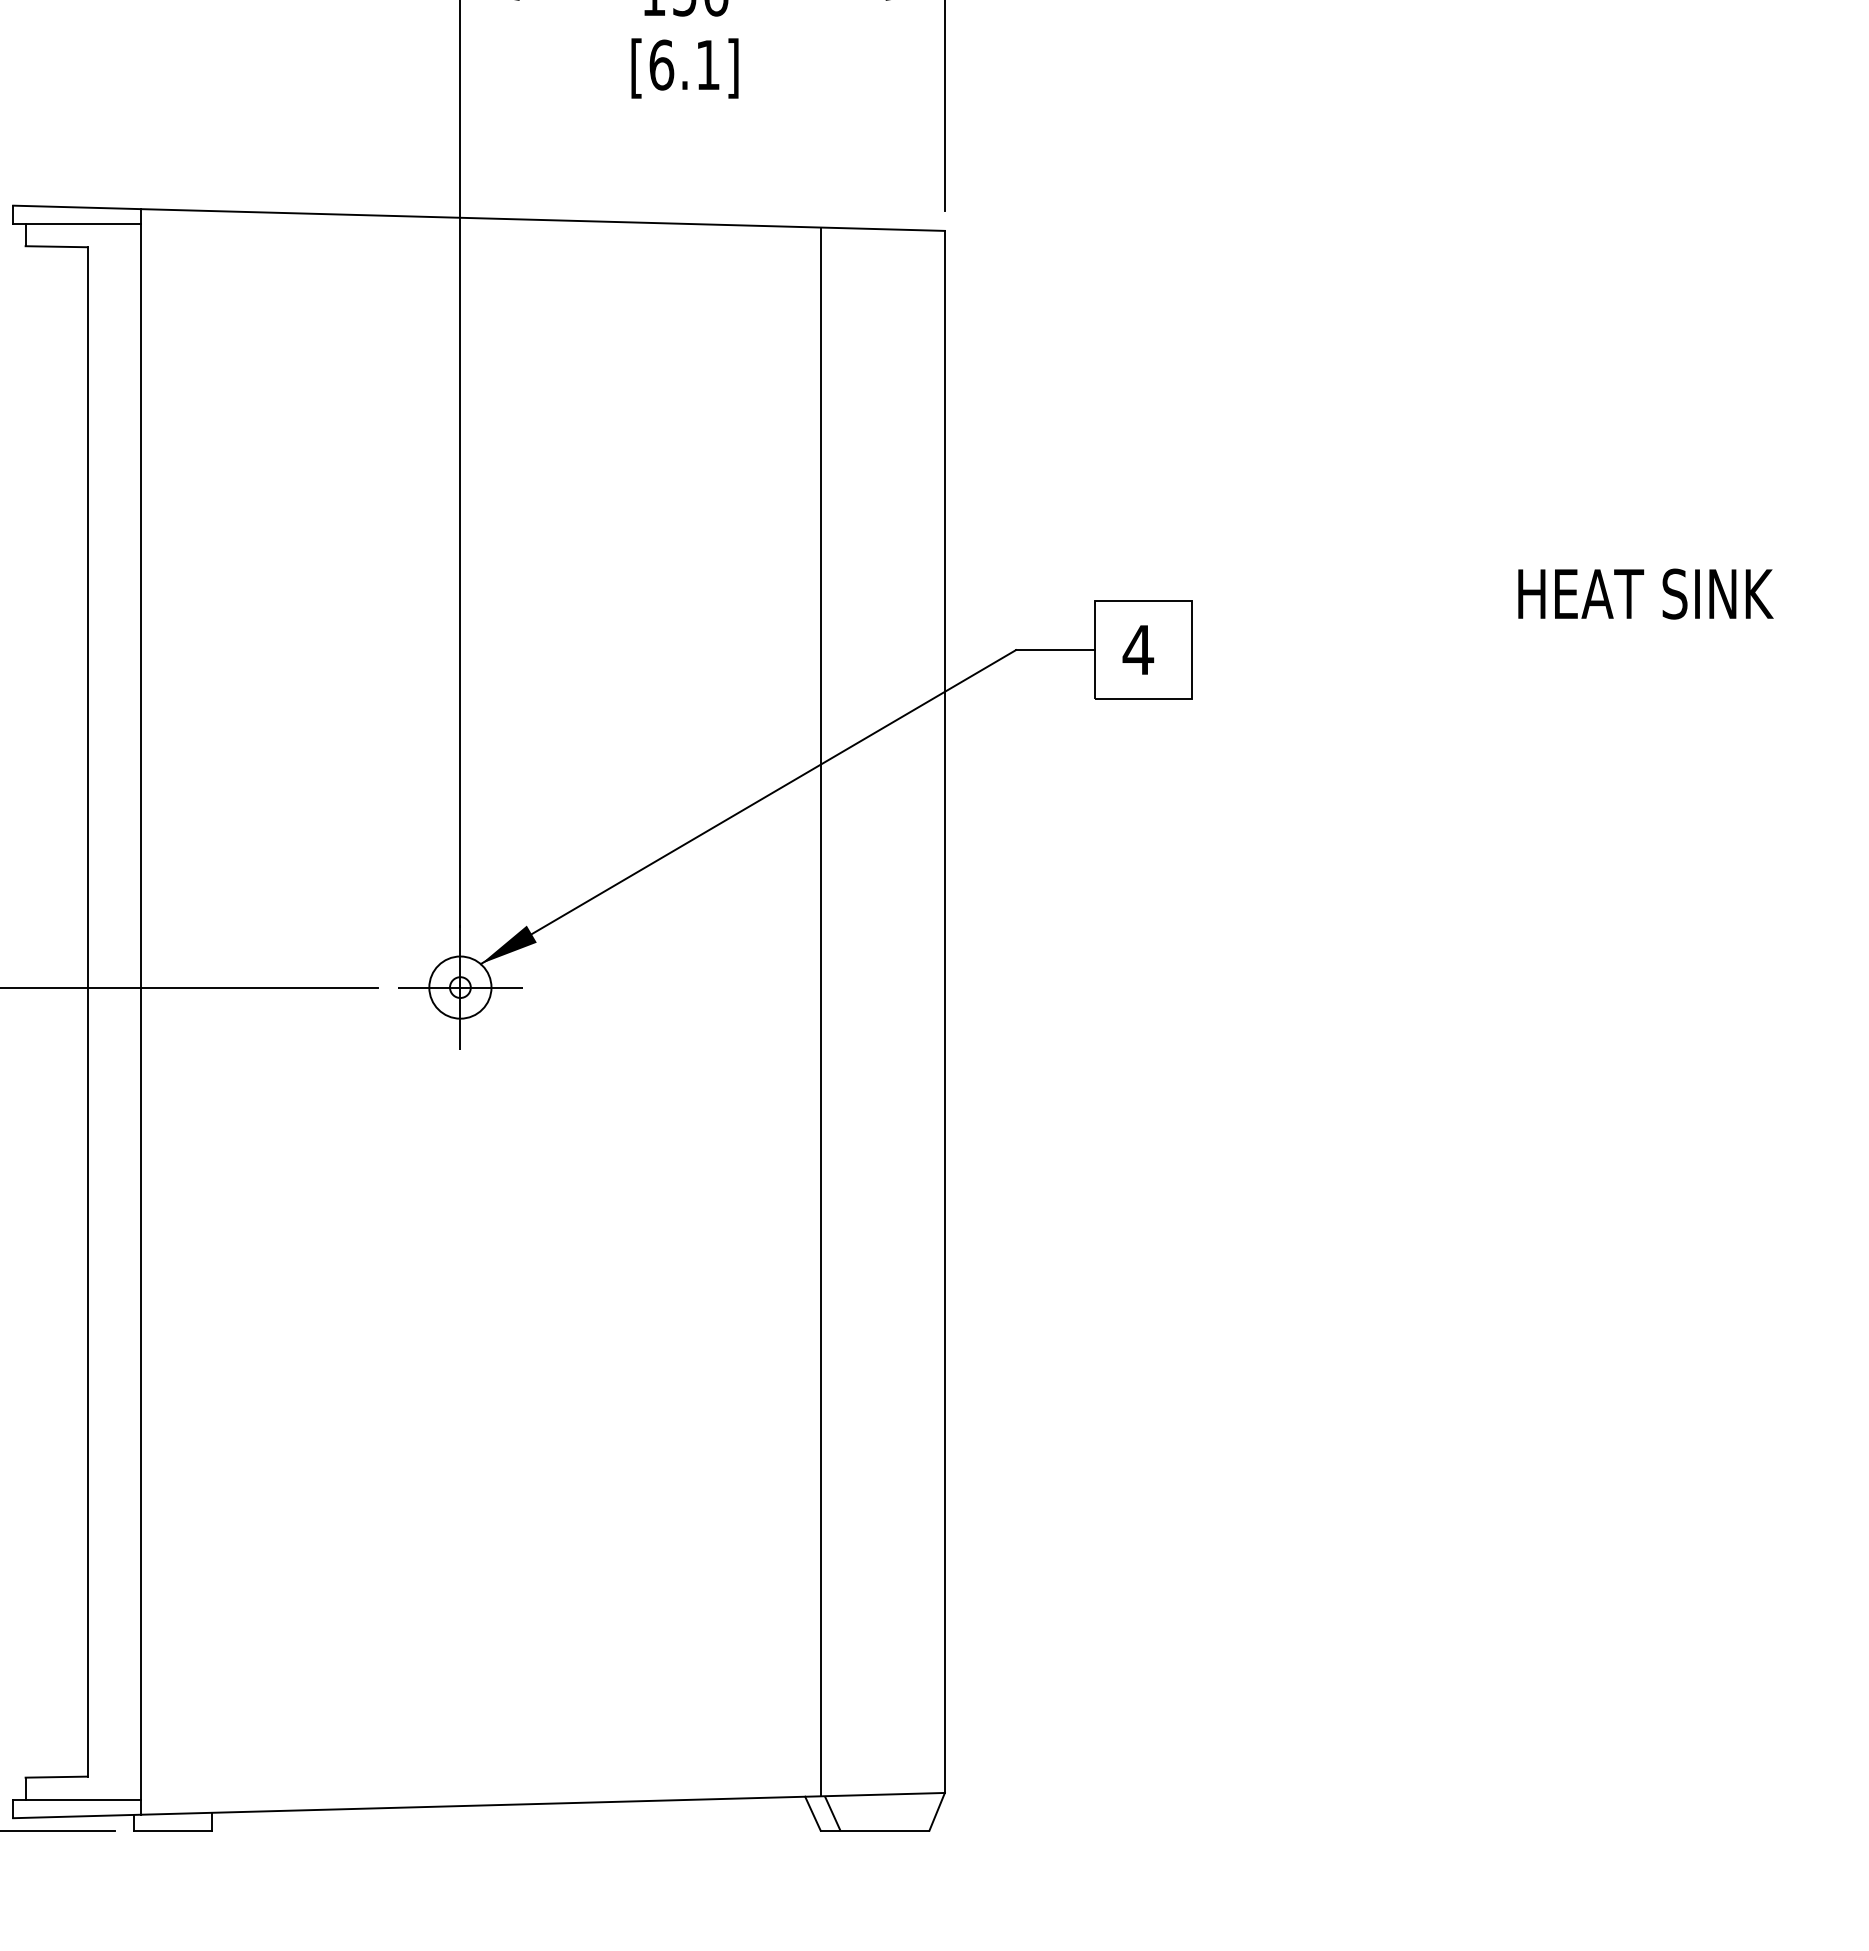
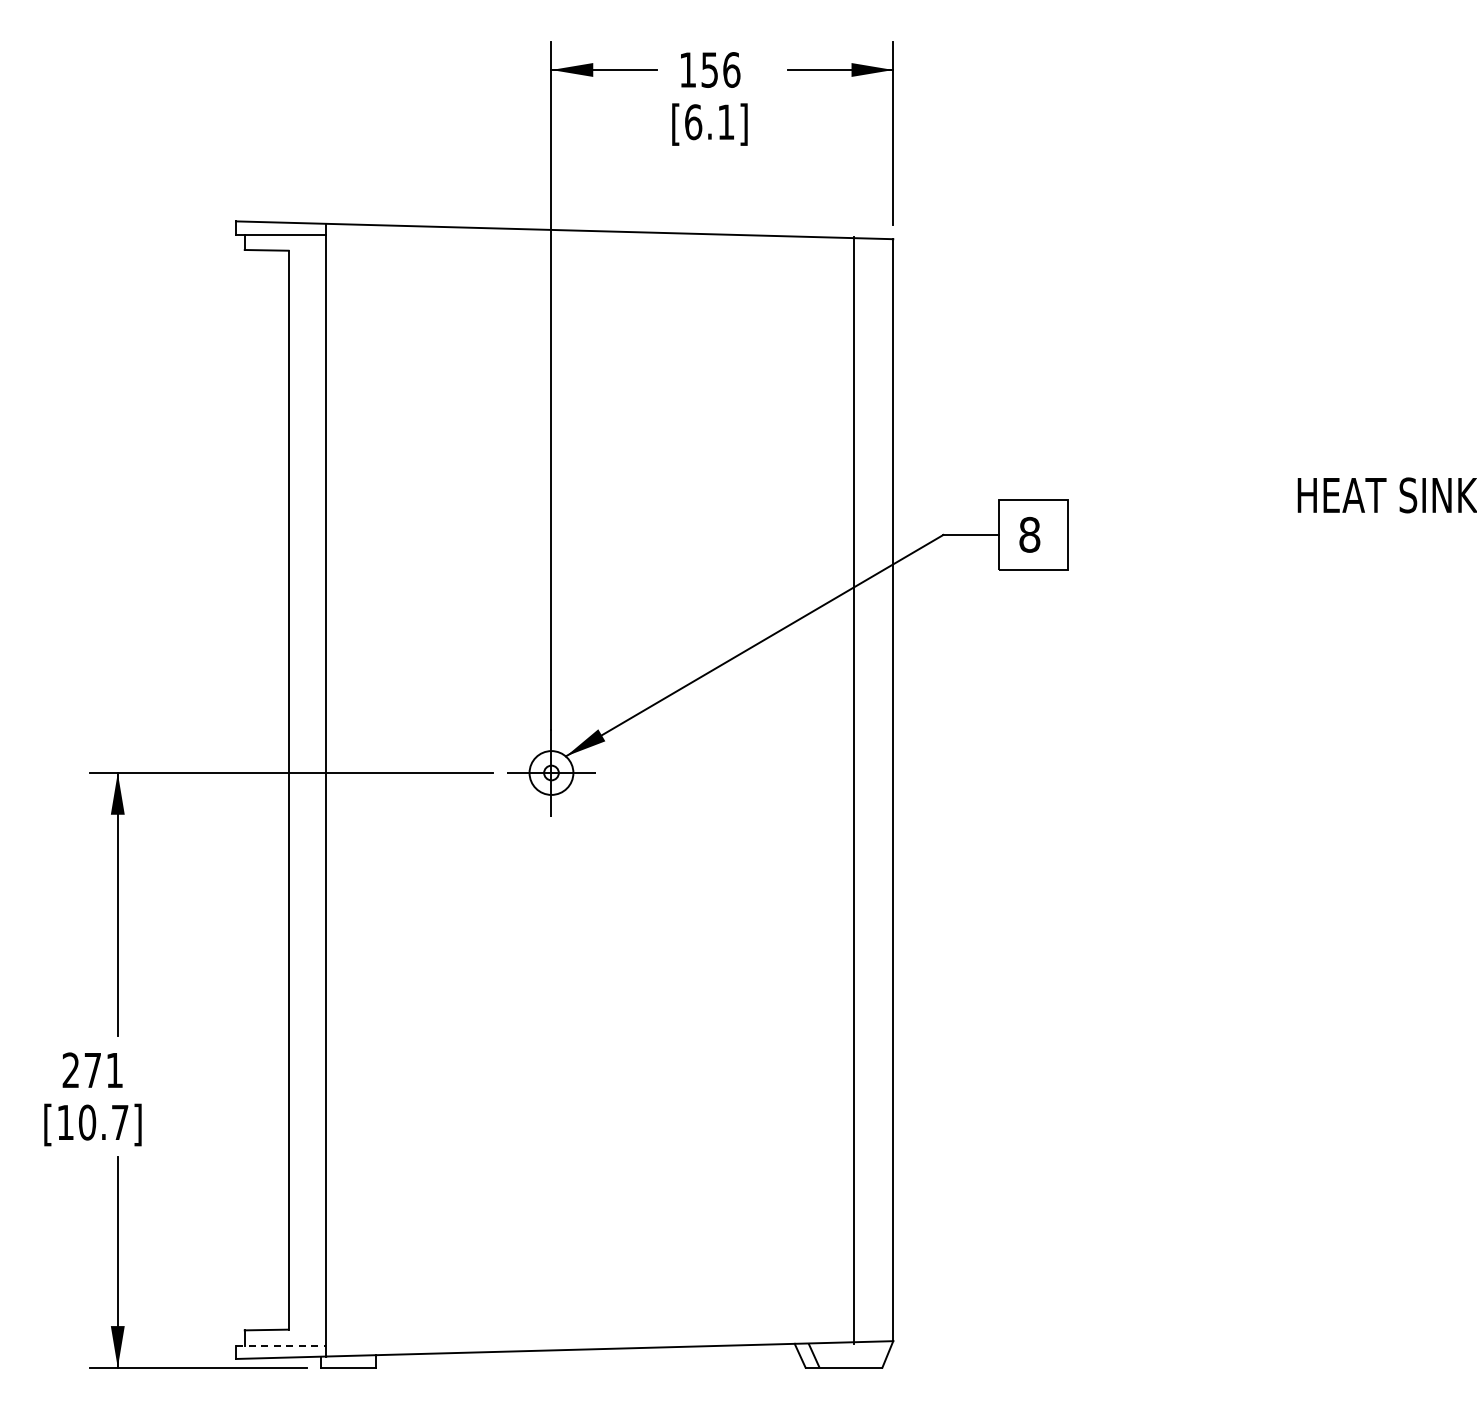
text: (1137, 649) -> (1029, 534), 4 -> 8
line: (820, 1010) -> (853, 789), moved
line: (77, 1799) -> (281, 1345), solid -> dashed

